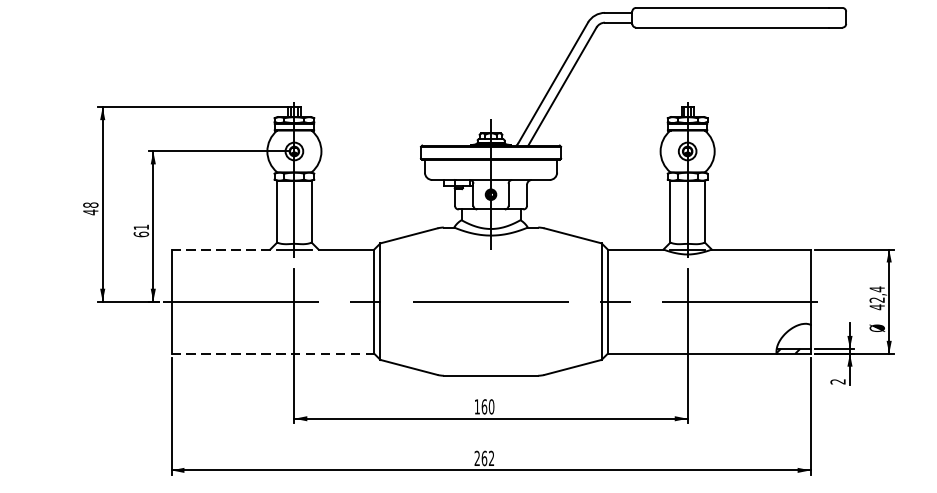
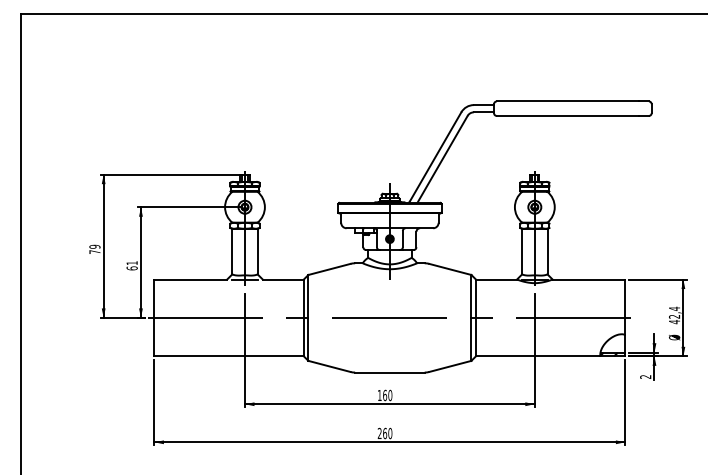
text: (90, 208) -> (94, 249), 48 -> 79
line: (220, 249) -> (190, 279), dashed -> solid
line: (273, 353) -> (229, 356), dashed -> solid
text: (491, 458) -> (390, 433), 262 -> 260

